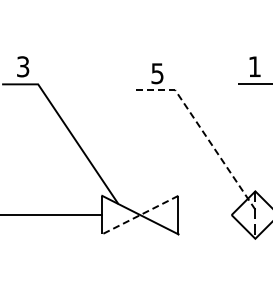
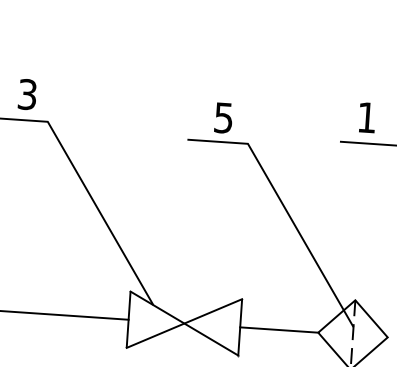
line: (203, 132) -> (285, 208), dashed -> solid
line: (140, 215) -> (184, 324), dashed -> solid
line: (204, 215) -> (278, 330), added

